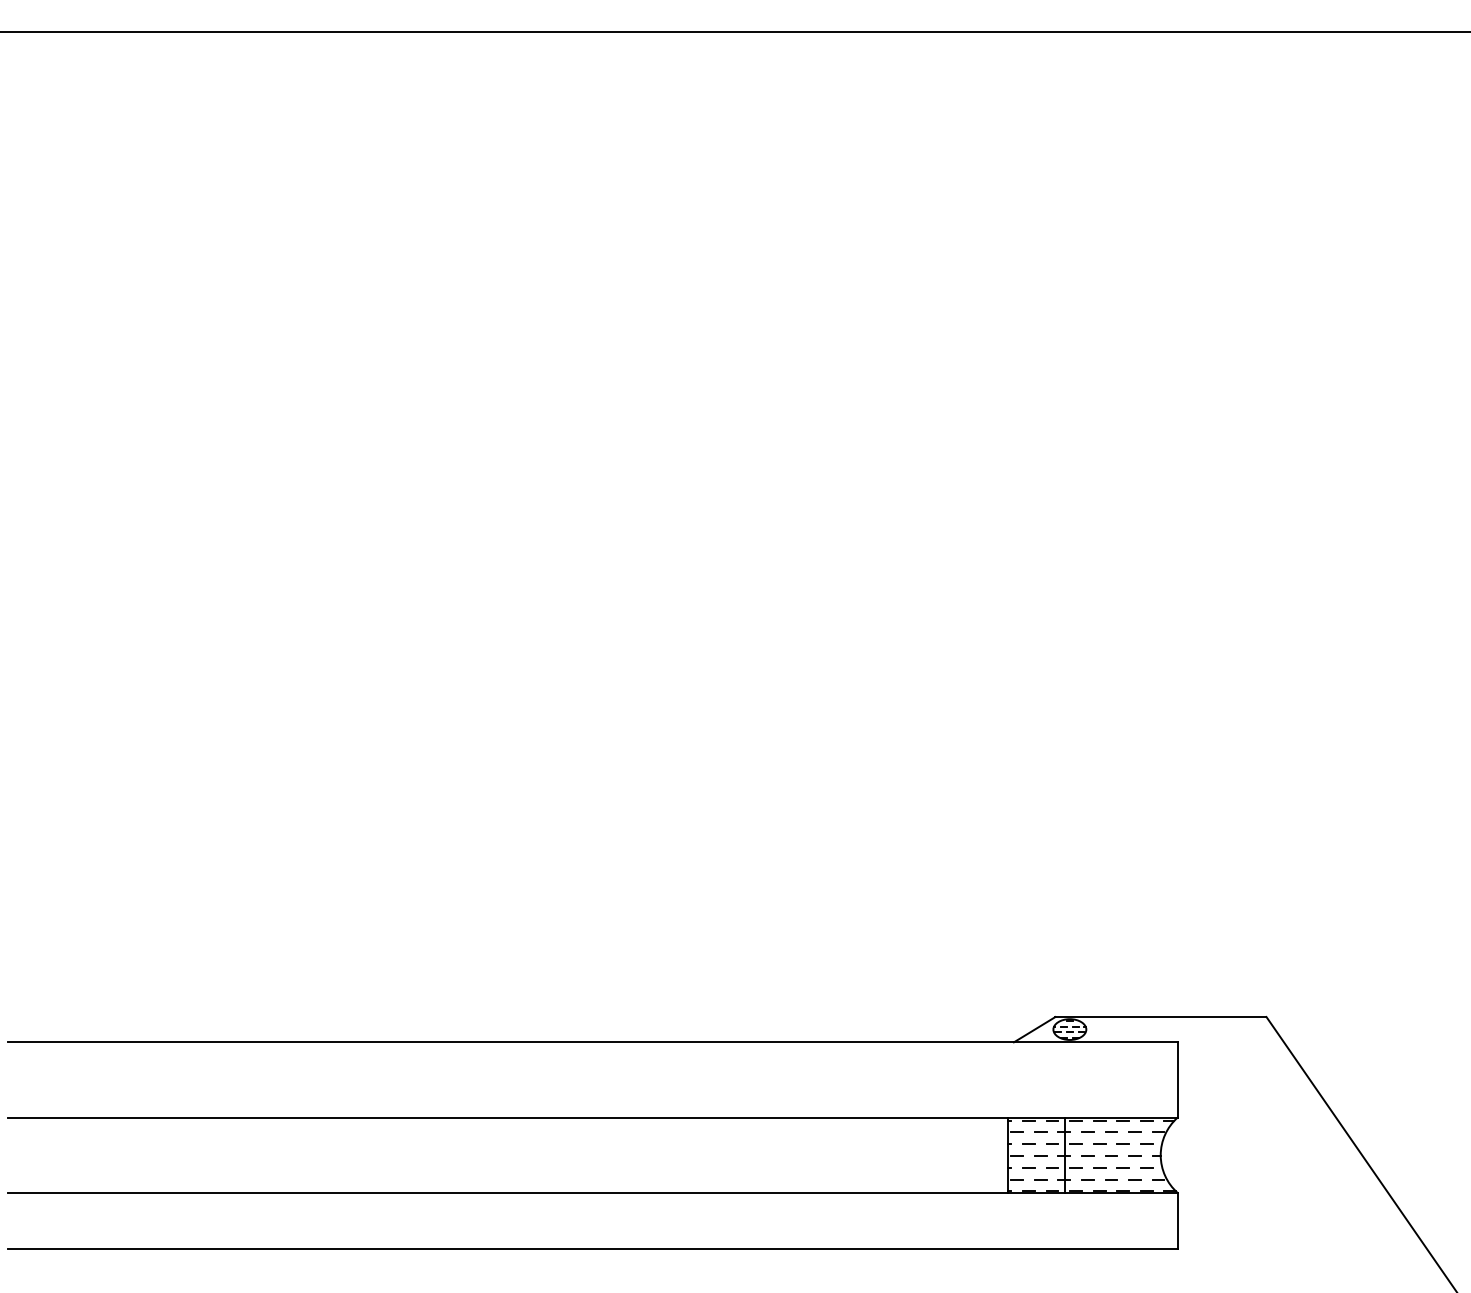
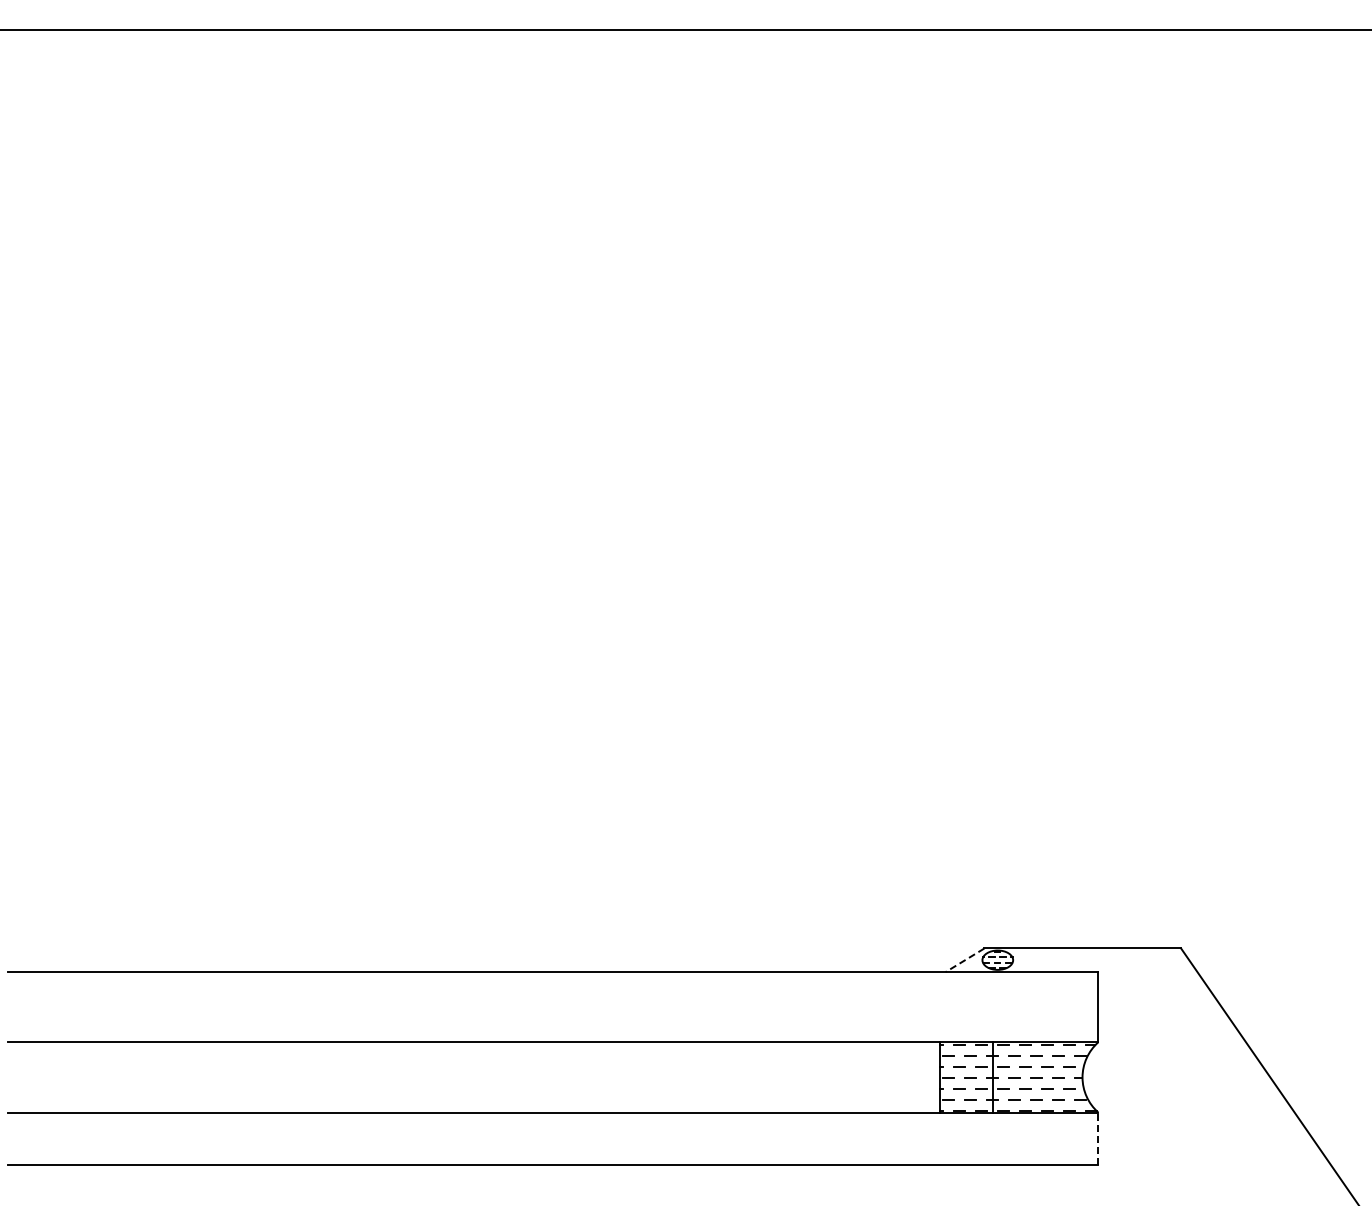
line: (1035, 1029) -> (965, 960), solid -> dashed
line: (1177, 1220) -> (1098, 1138), solid -> dashed

